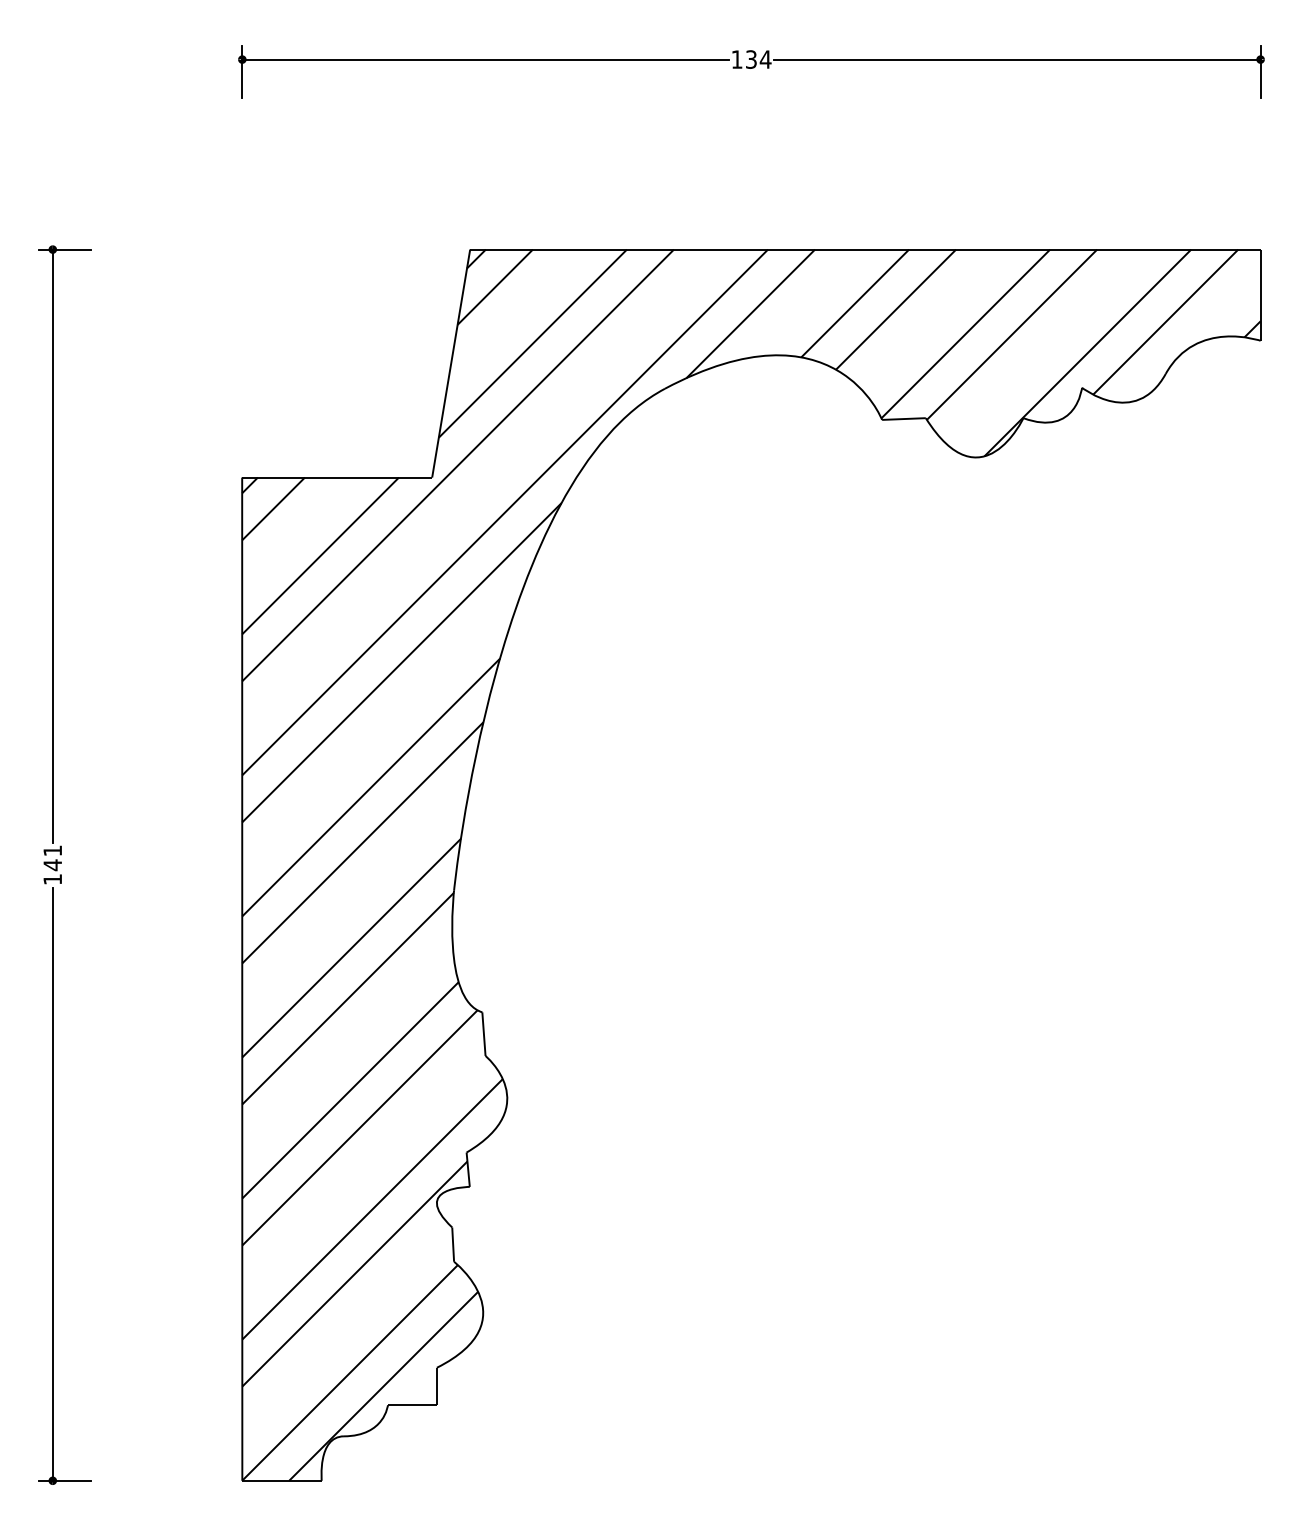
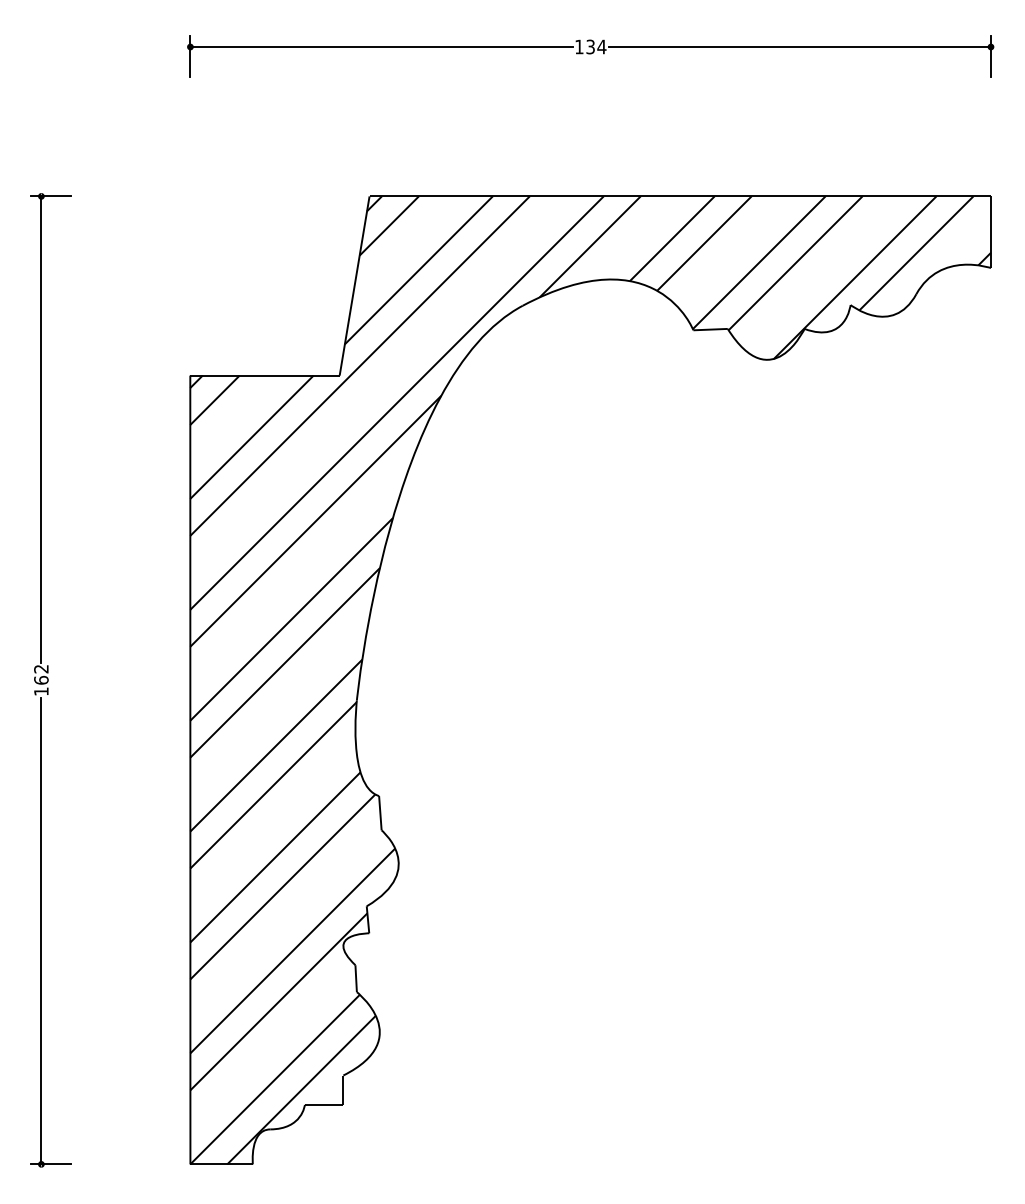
text: (52, 858) -> (41, 675), 141 -> 162

